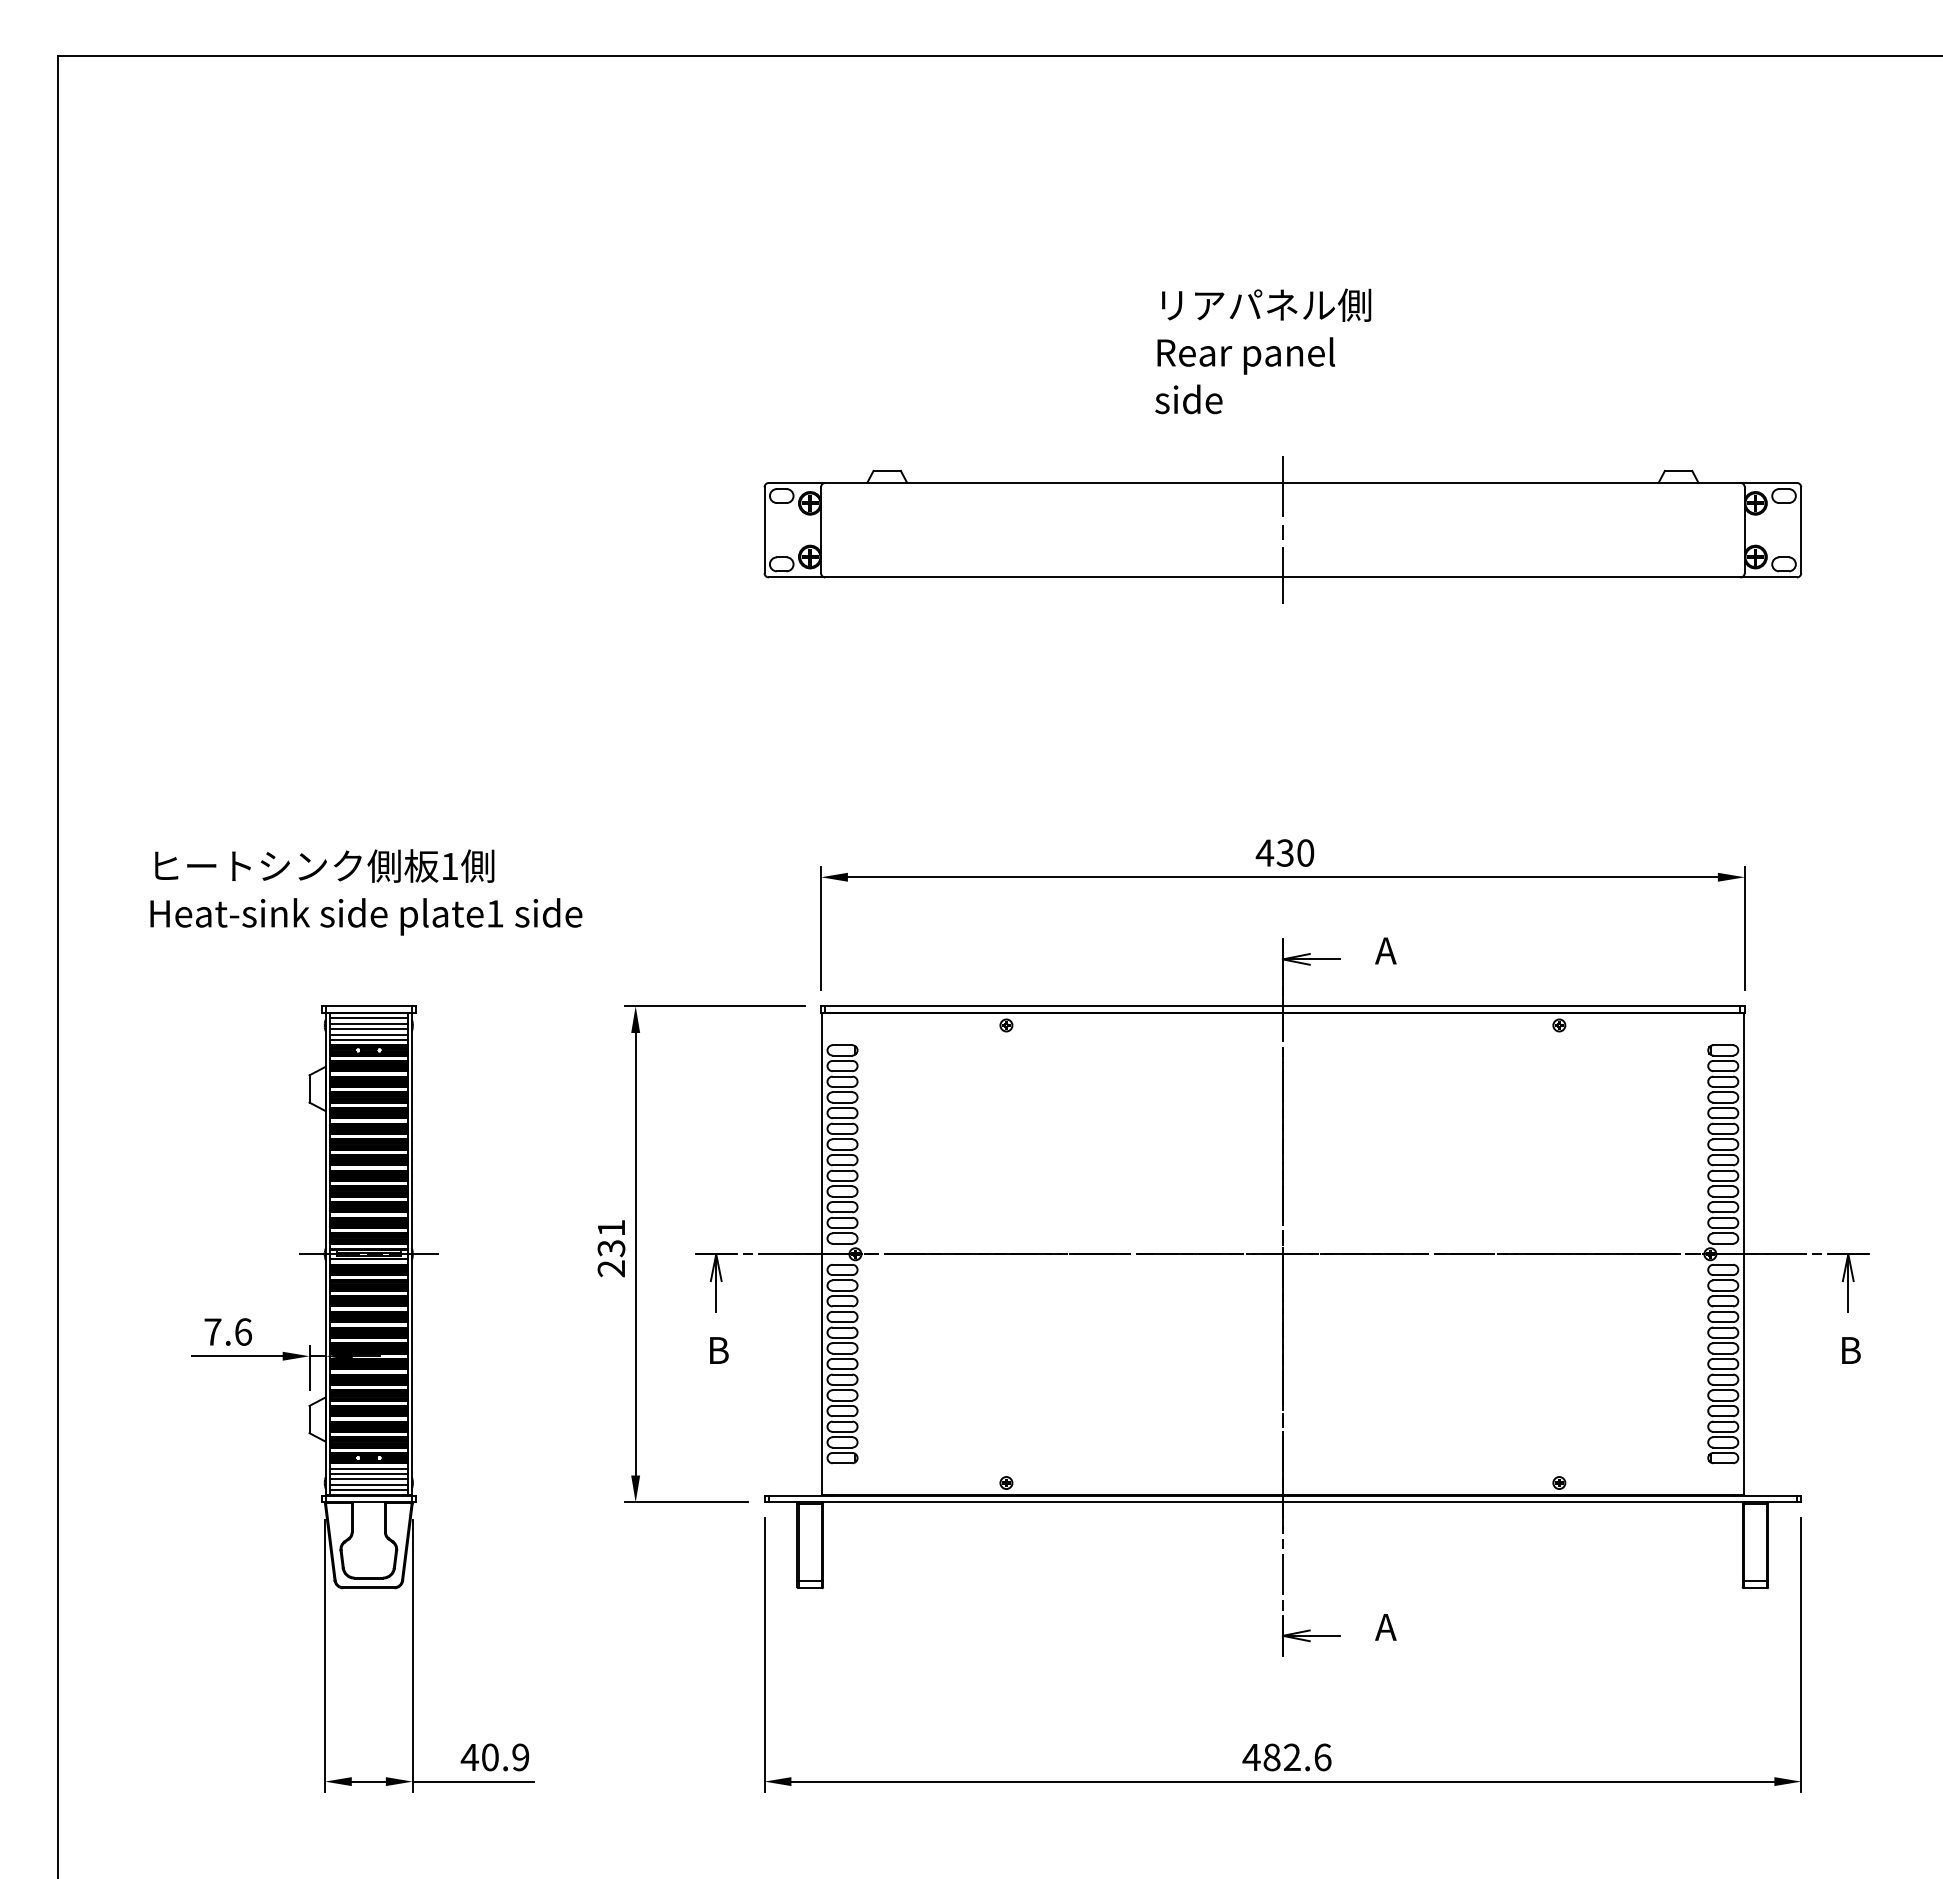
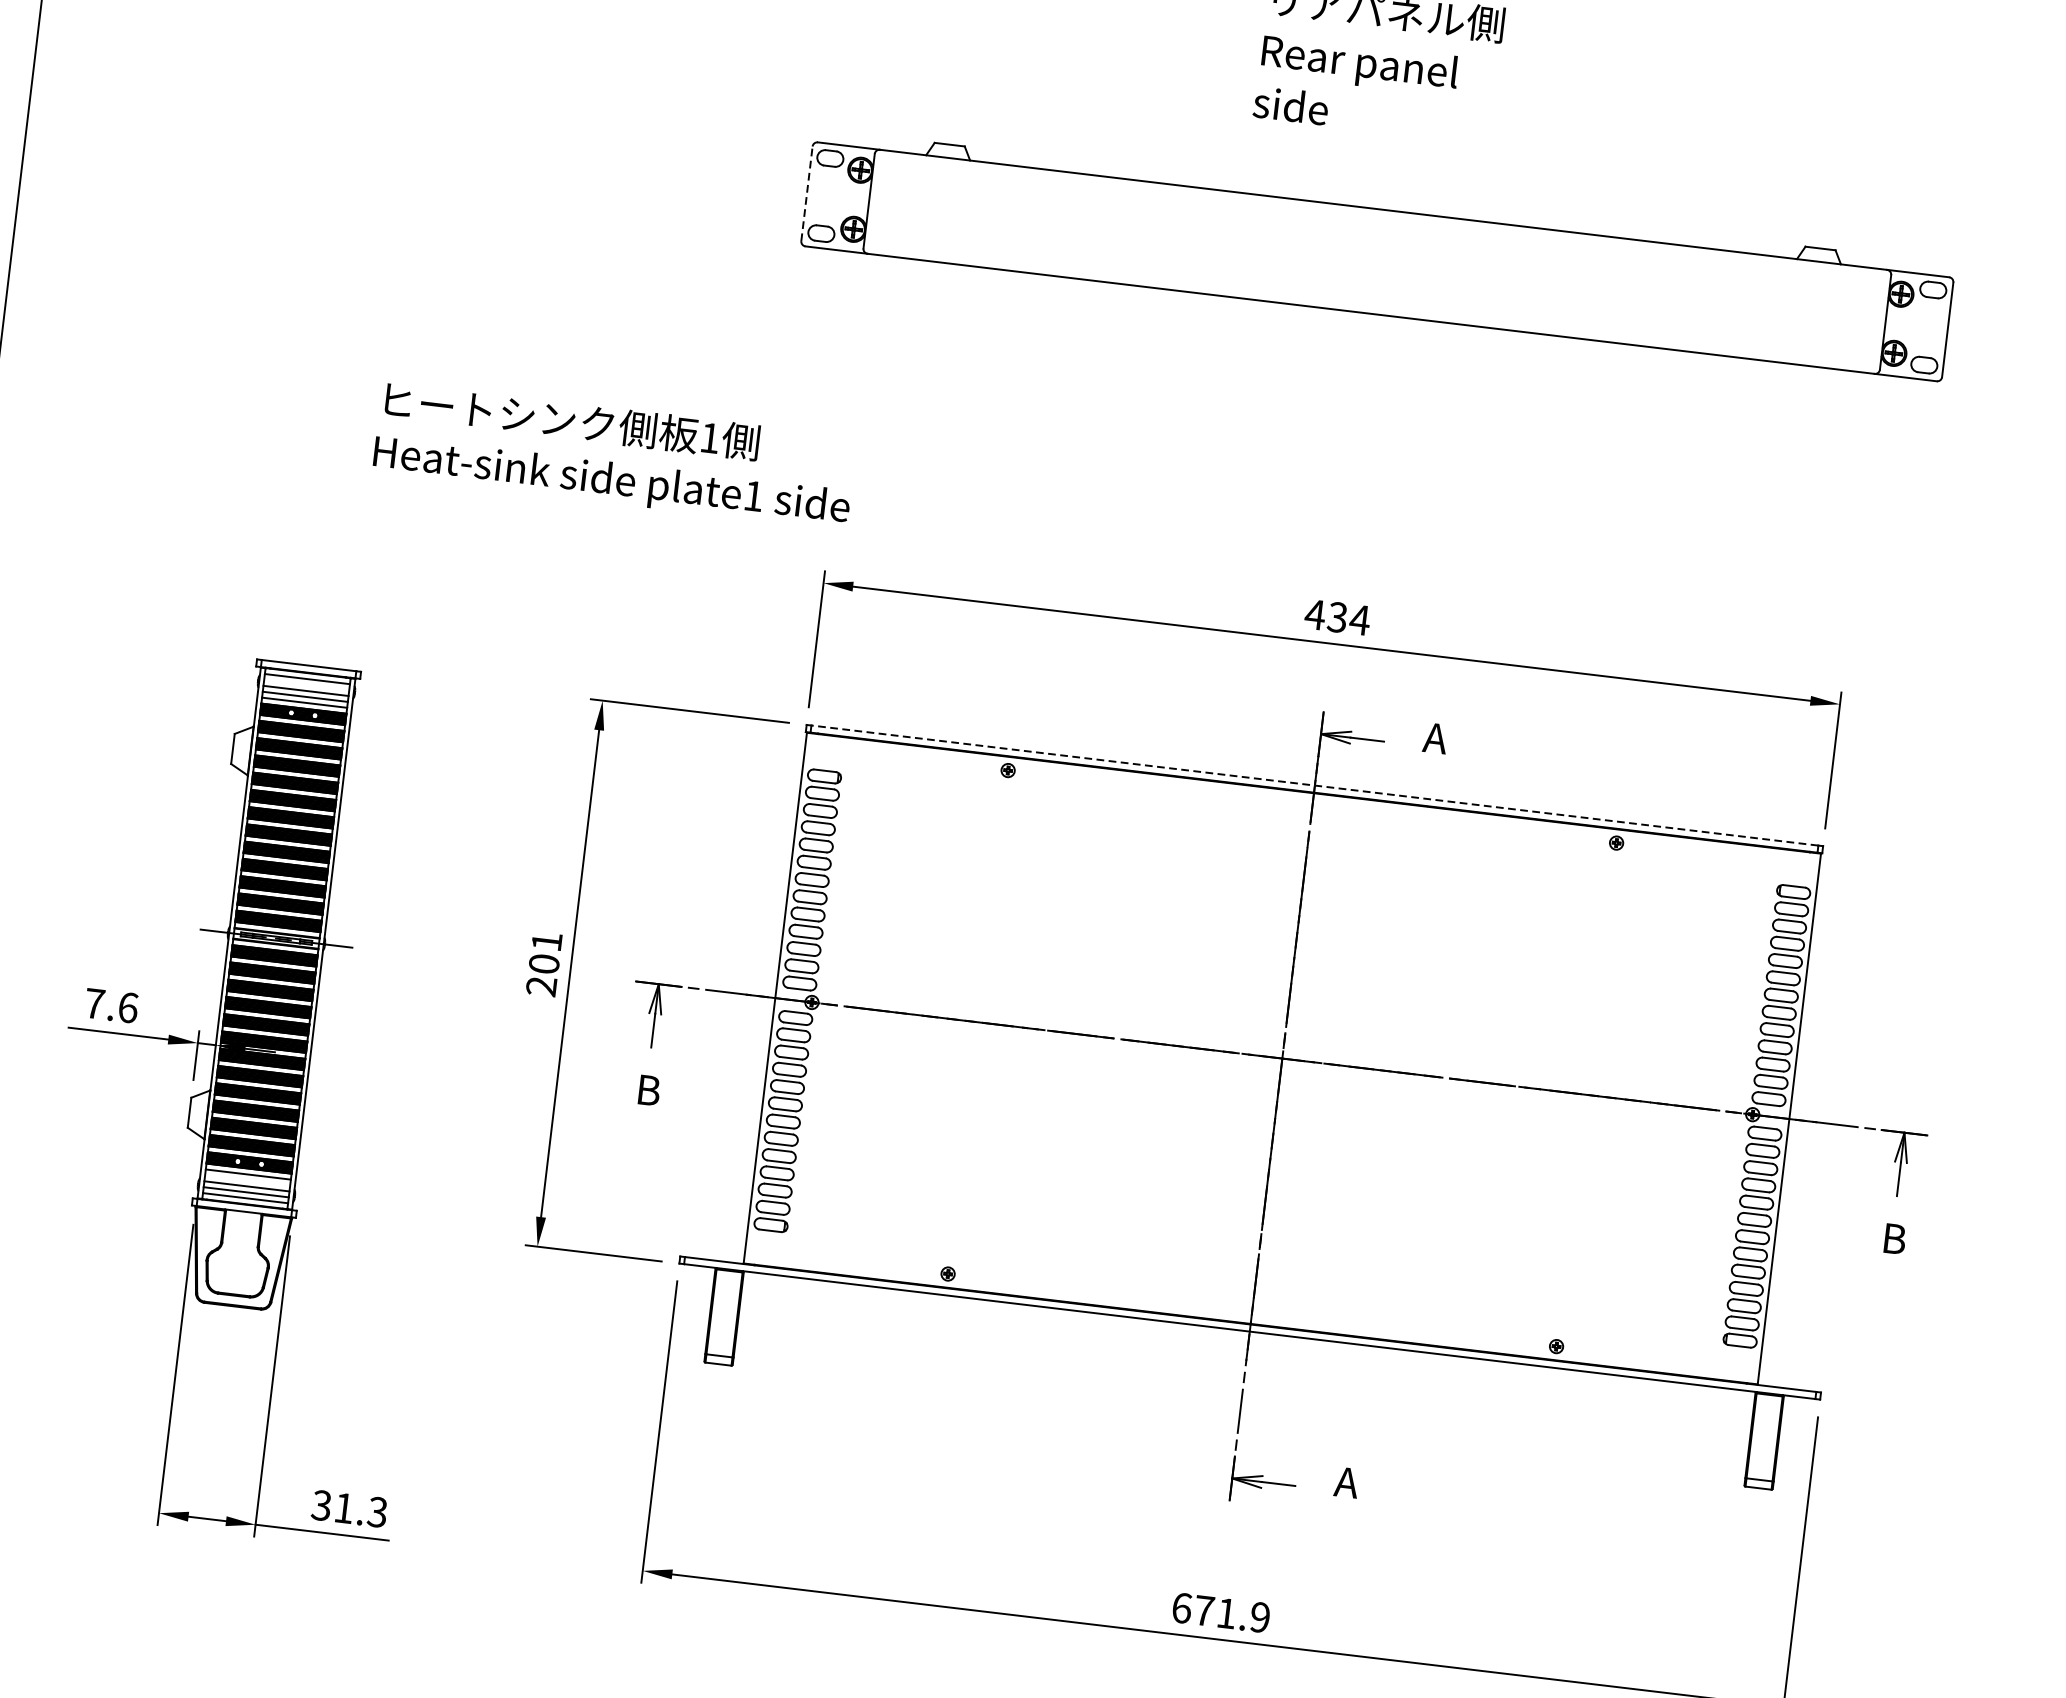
line: (764, 530) -> (806, 194), solid -> dashed
line: (1282, 530) -> (1376, 262), removed
text: (1305, 852) -> (1359, 619), 430 -> 434
text: (366, 892) -> (614, 455), moved
line: (1282, 1006) -> (1314, 785), solid -> dashed
line: (368, 1023) -> (306, 684), removed
text: (611, 1248) -> (544, 964), 231 -> 201
line: (368, 1474) -> (247, 1180), removed
text: (494, 1757) -> (348, 1508), 40.9 -> 31.3
text: (1286, 1757) -> (1220, 1612), 482.6 -> 671.9

